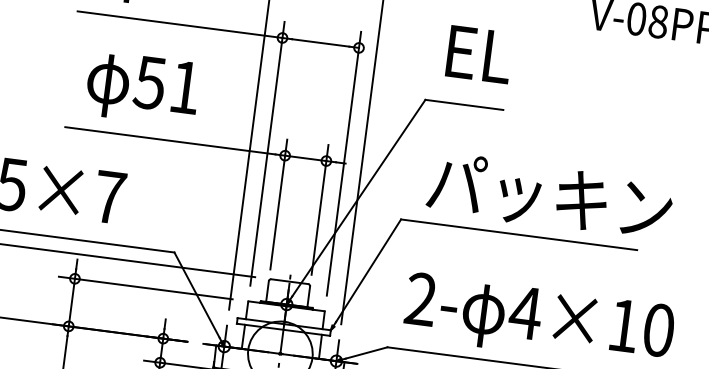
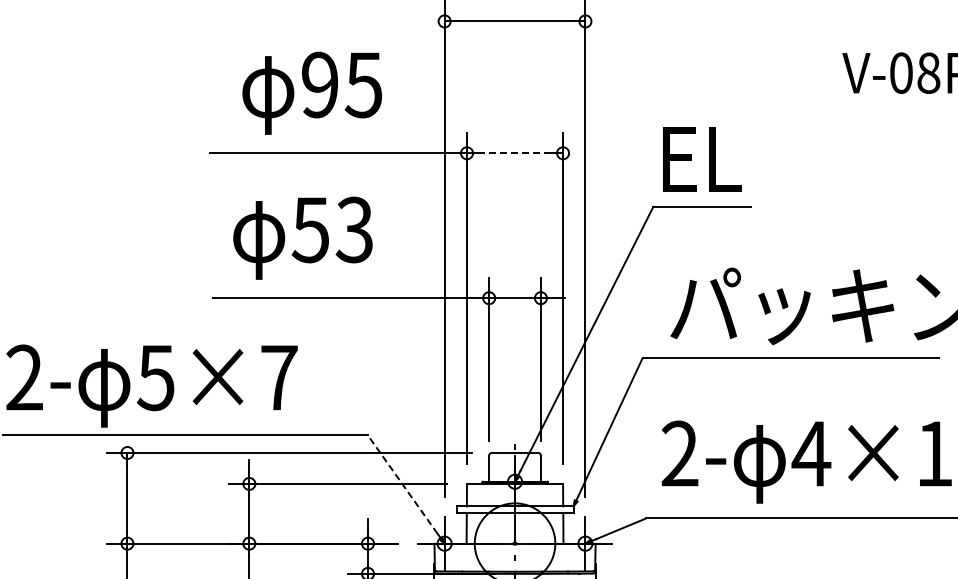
line: (321, 43) -> (515, 153), solid -> dashed
text: (479, 54) -> (702, 159), moved
text: (184, 86) -> (353, 229), 51 -> 53
line: (196, 295) -> (402, 484), solid -> dashed

